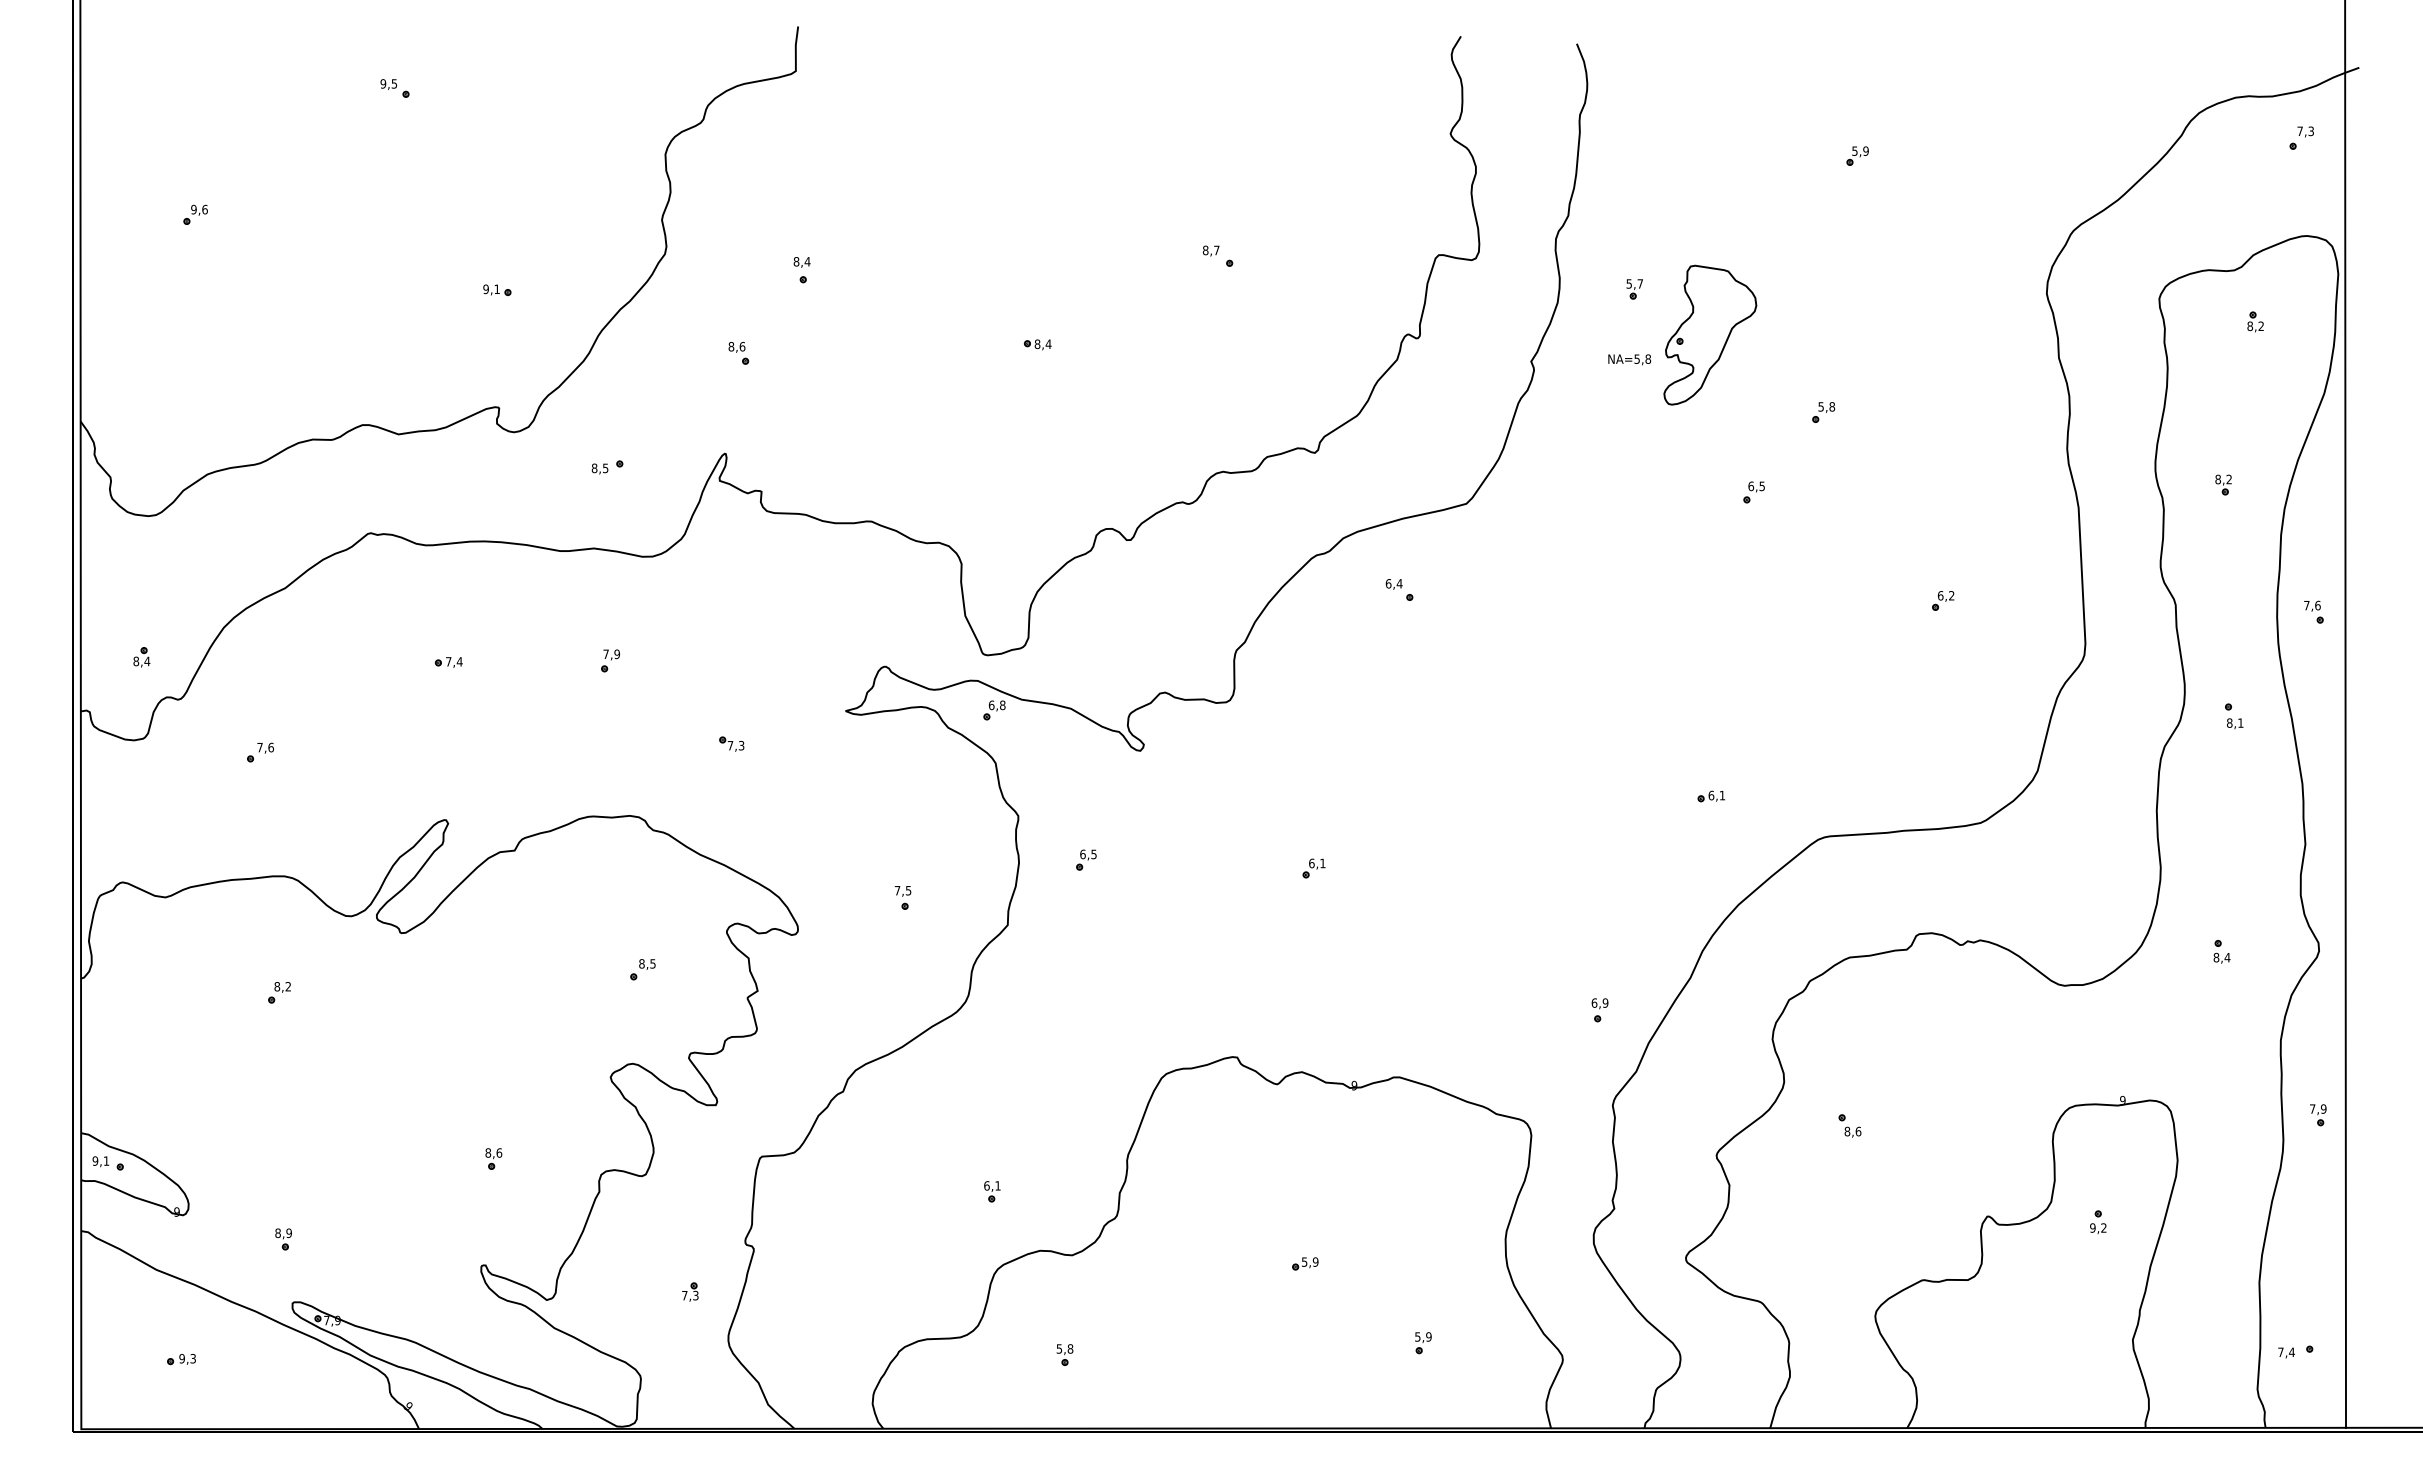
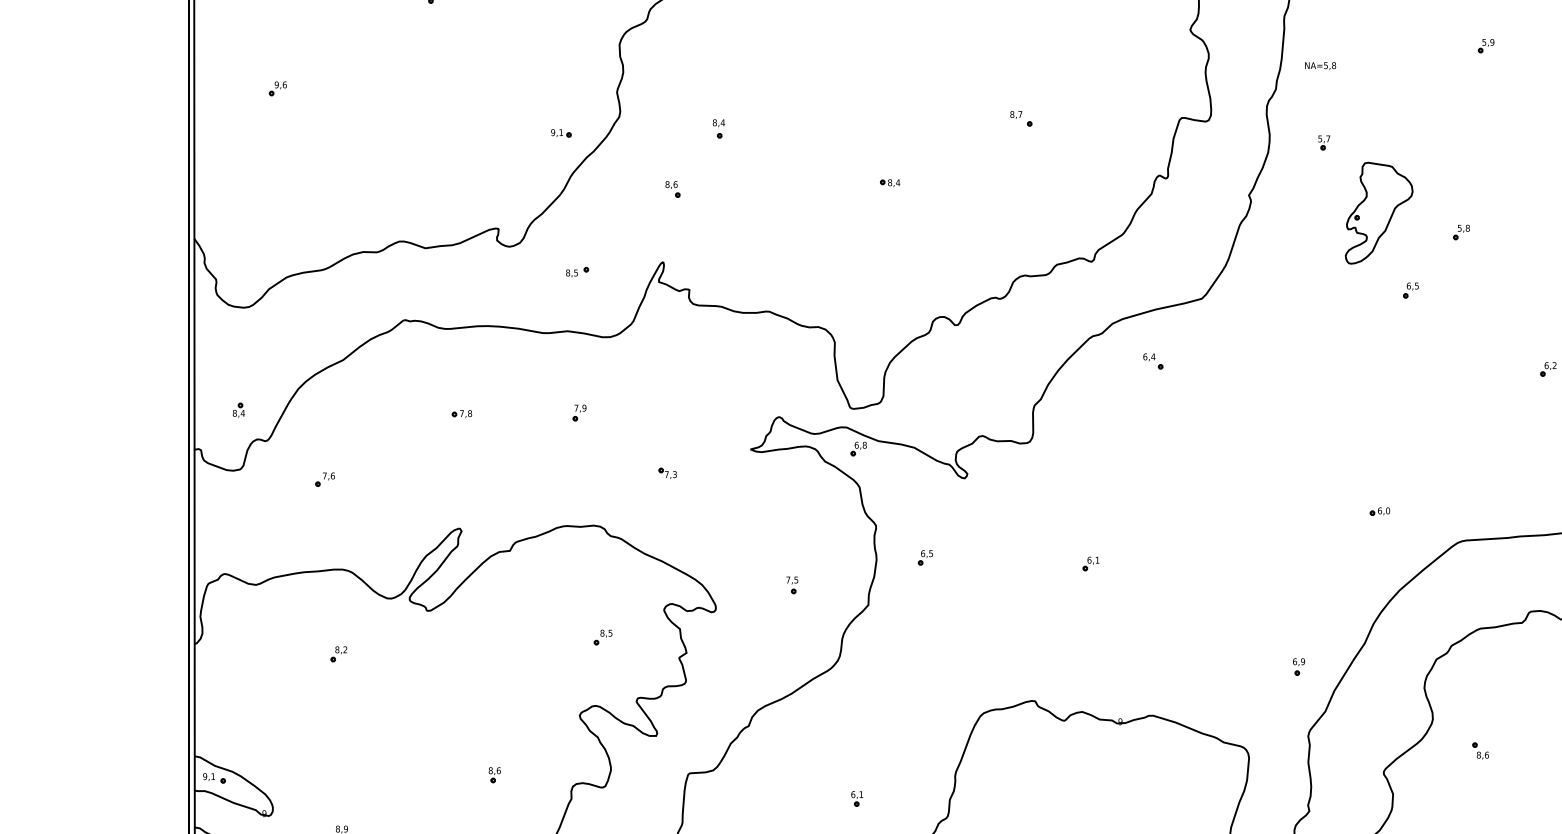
part: (497, 289) -> (561, 132), moved
part: (1710, 334) -> (1379, 212), moved
text: (1629, 359) -> (1320, 65), moved
text: (459, 661) -> (469, 413), 7,4 -> 7,8
text: (1722, 795) -> (1388, 510), 6,1 -> 6,0

